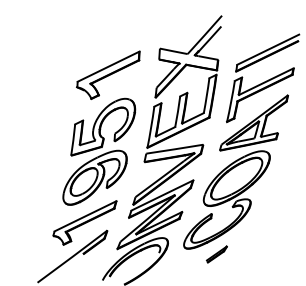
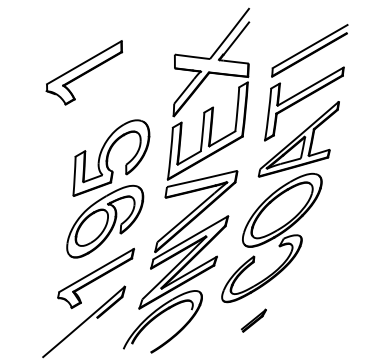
part: (108, 74) -> (84, 72), moved
part: (216, 254) -> (253, 320), moved

